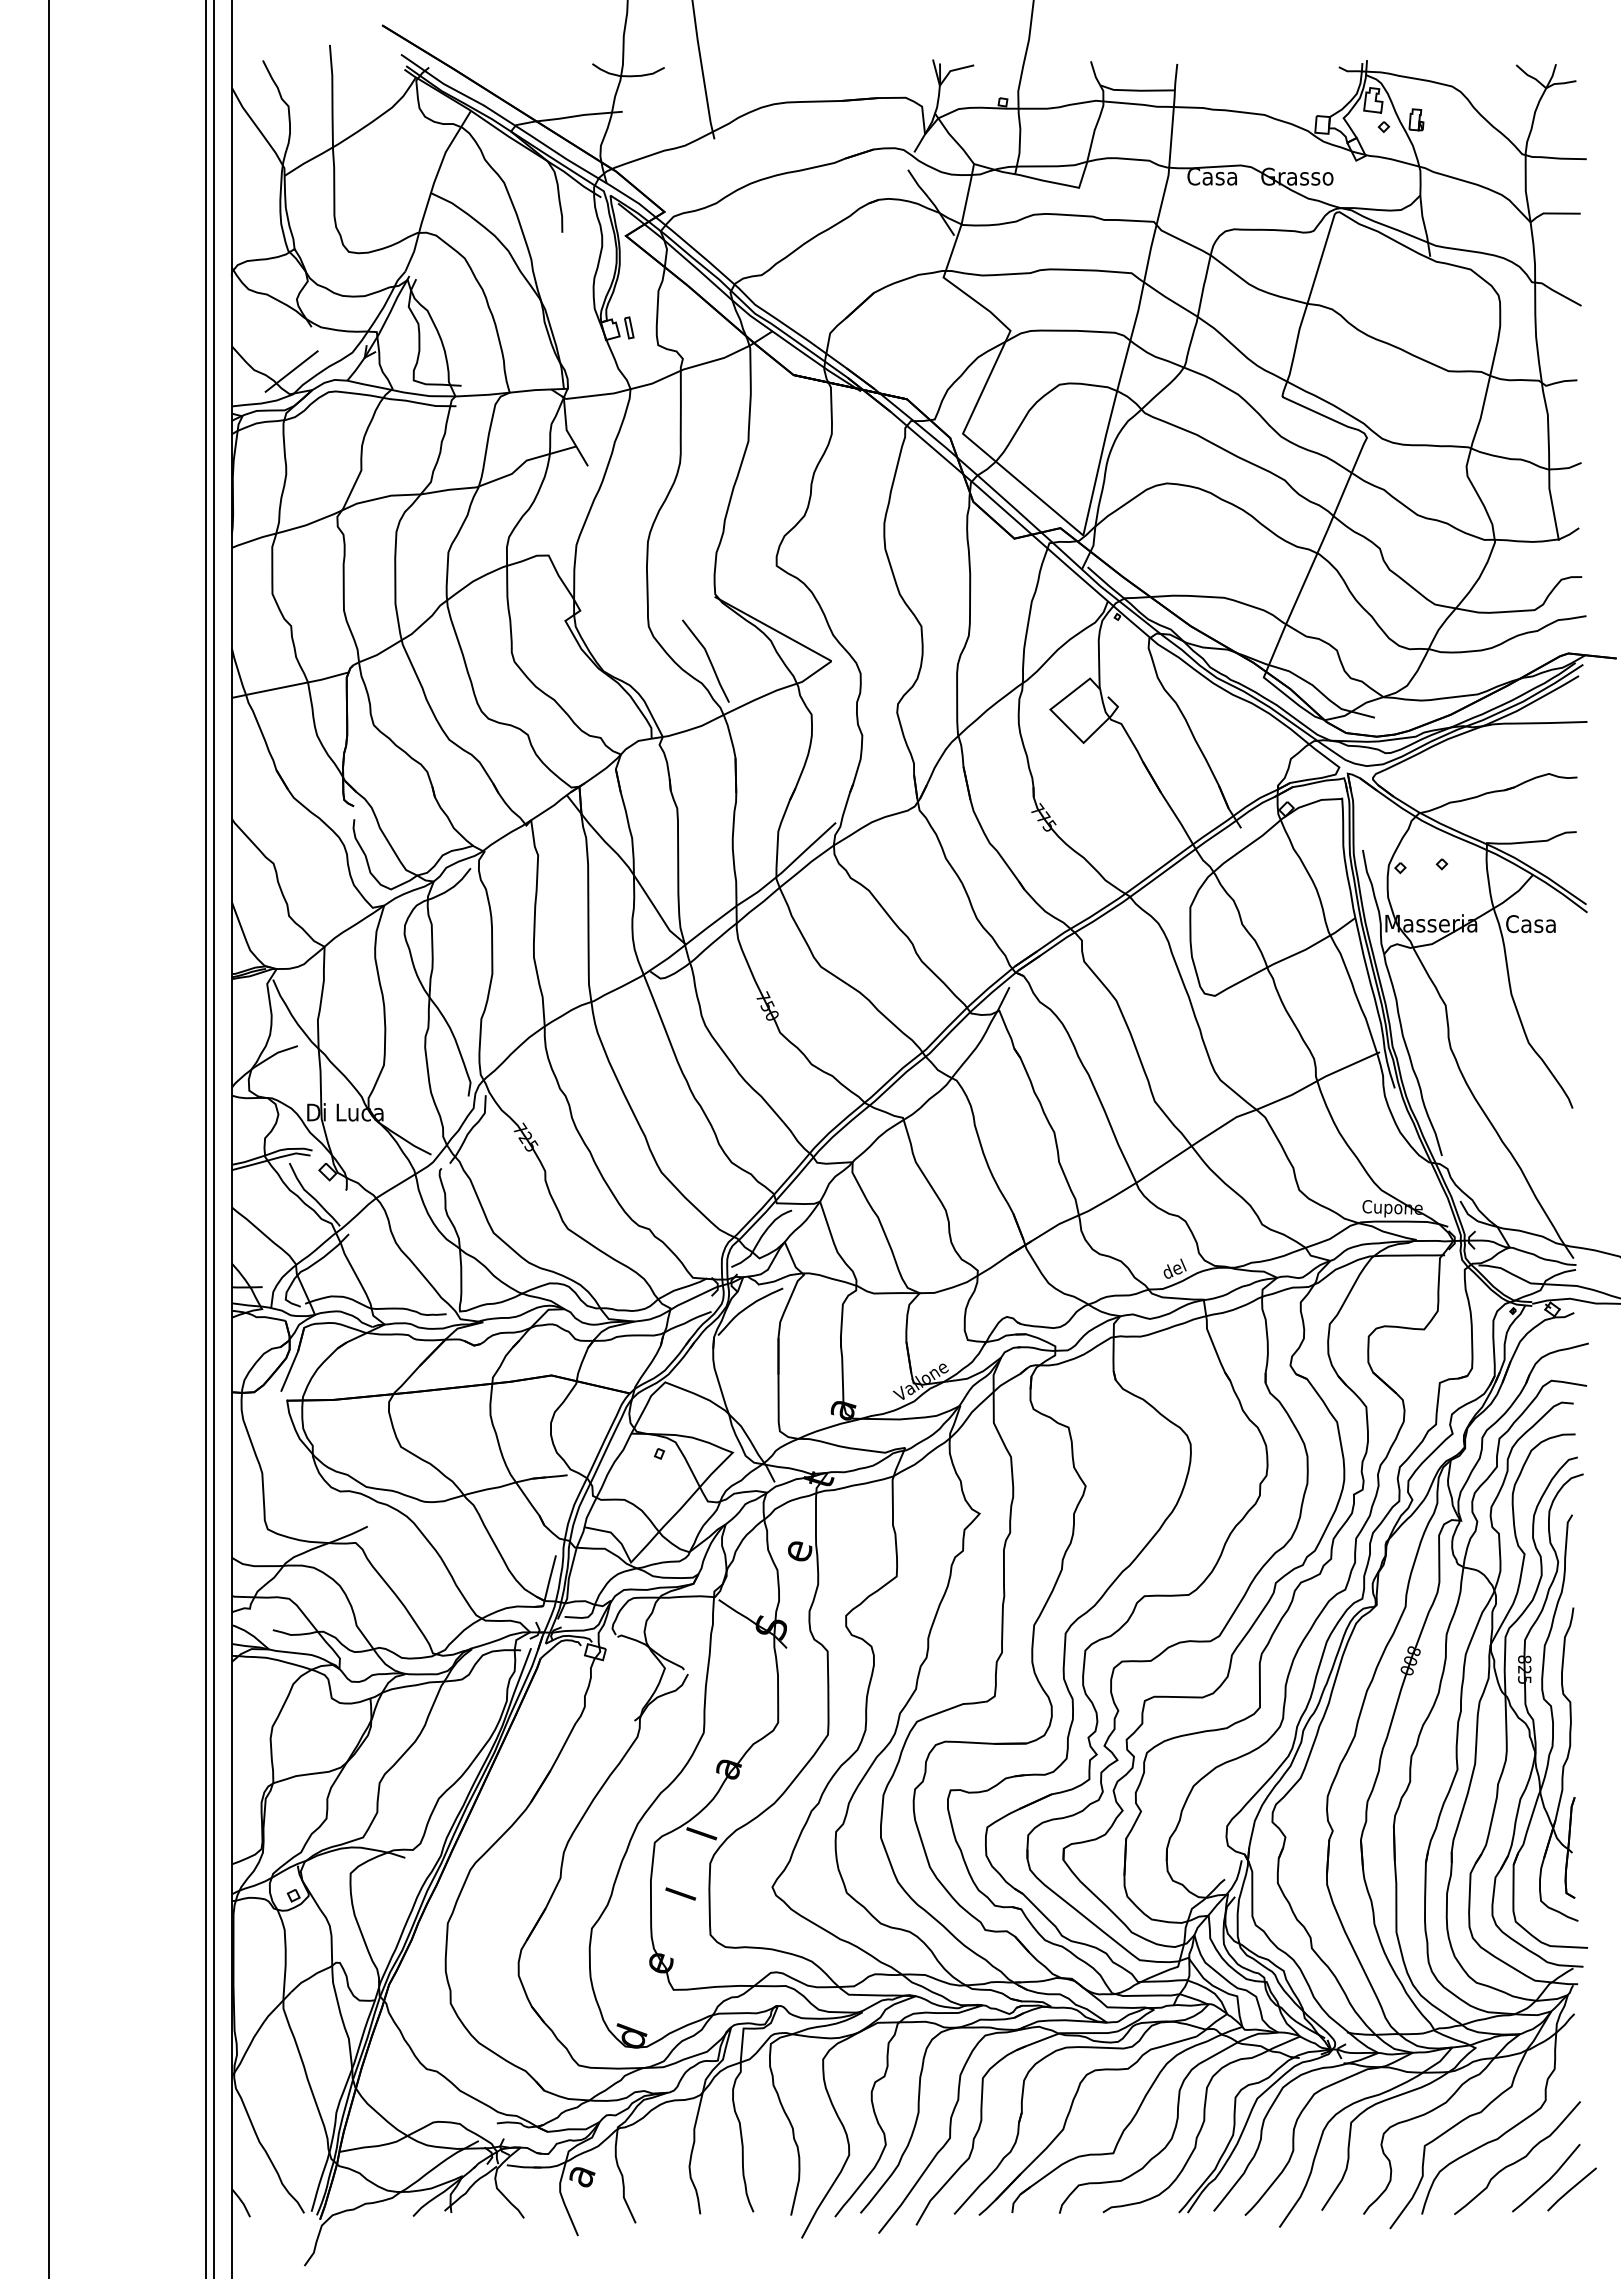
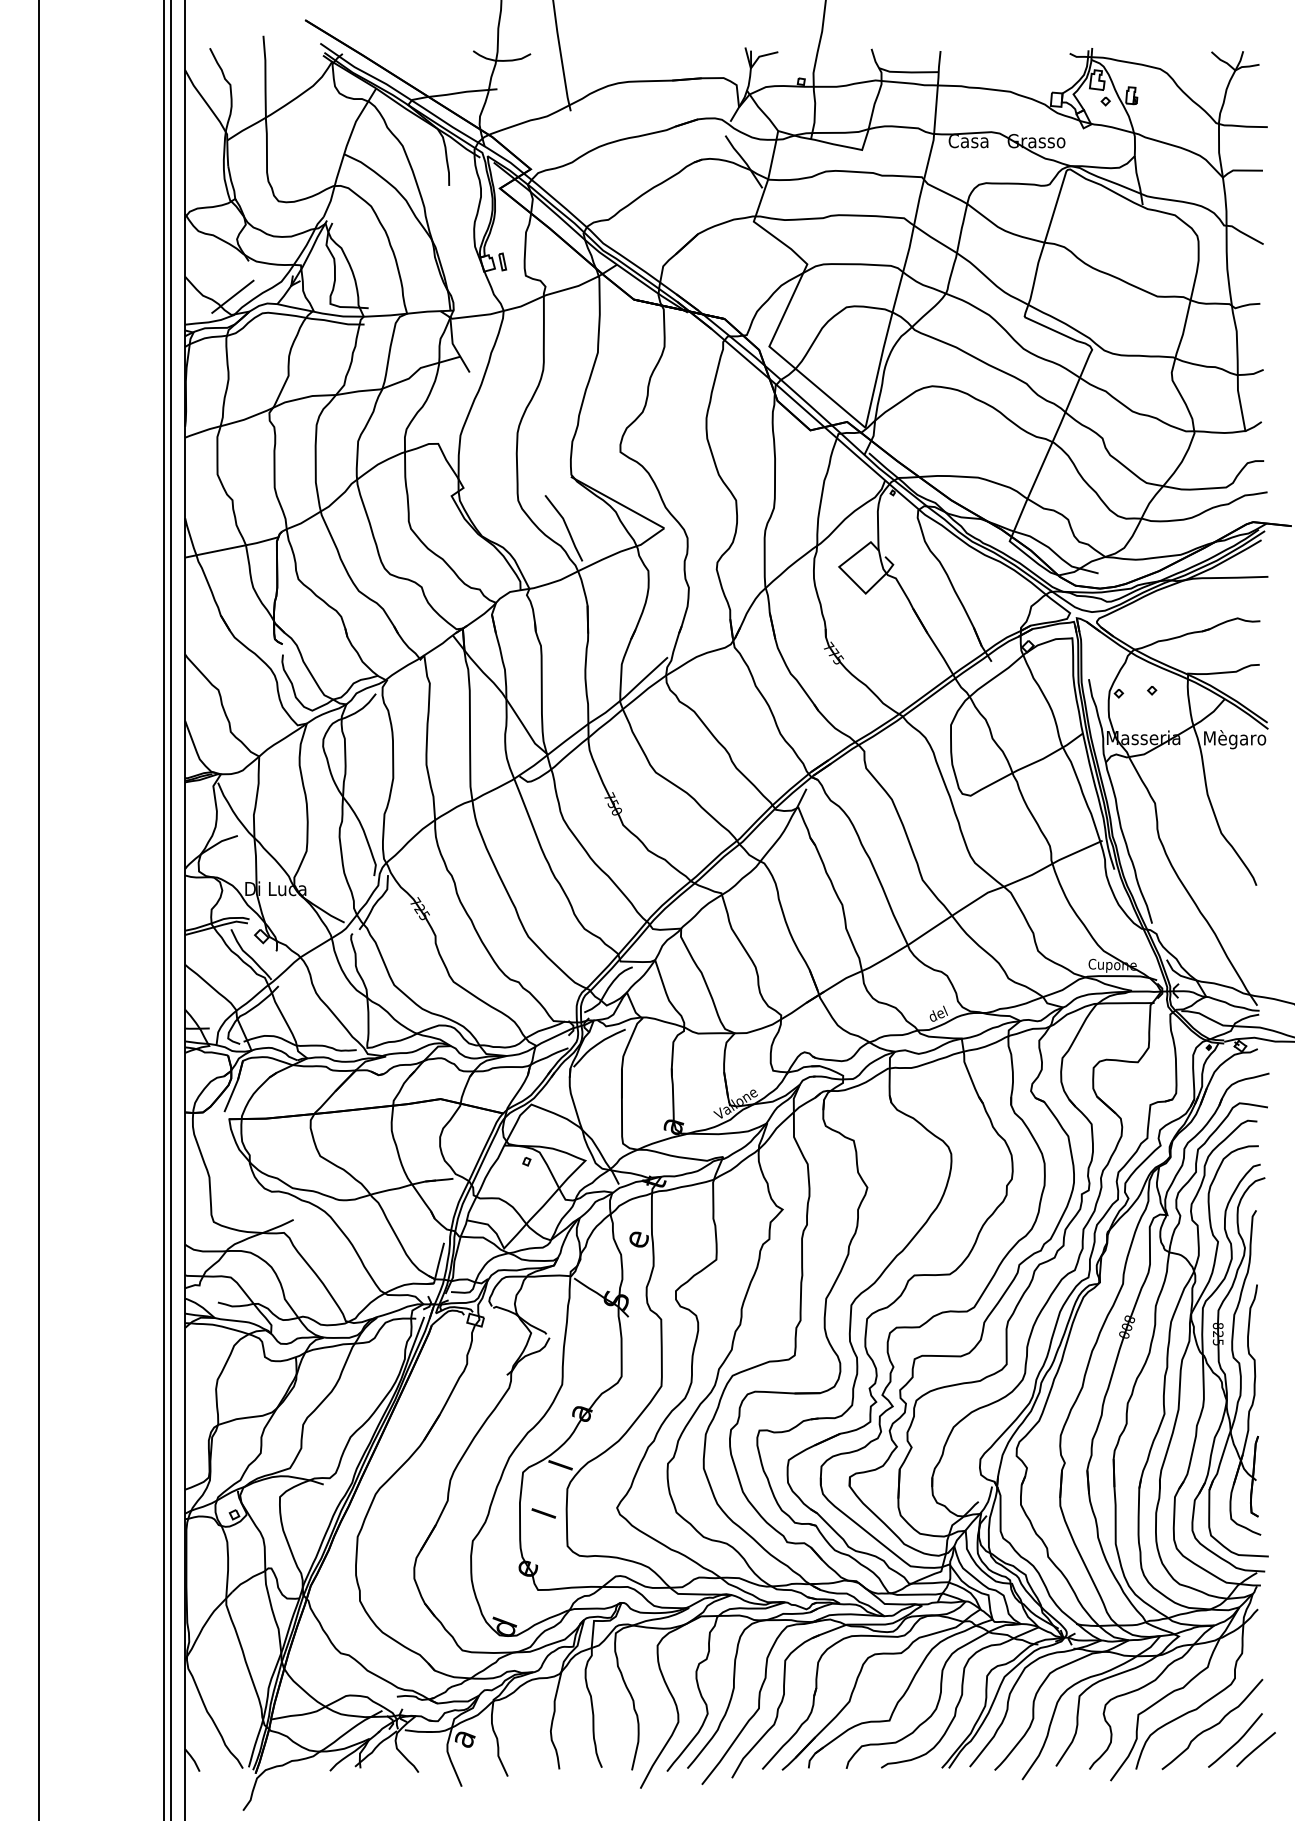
text: (1545, 925) -> (1234, 739), Casa -> Mègaro

